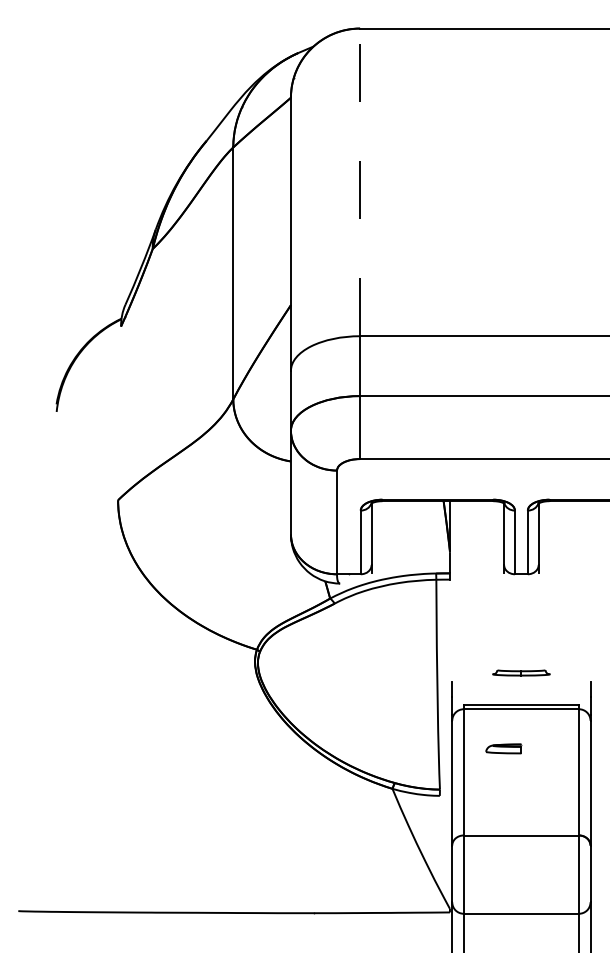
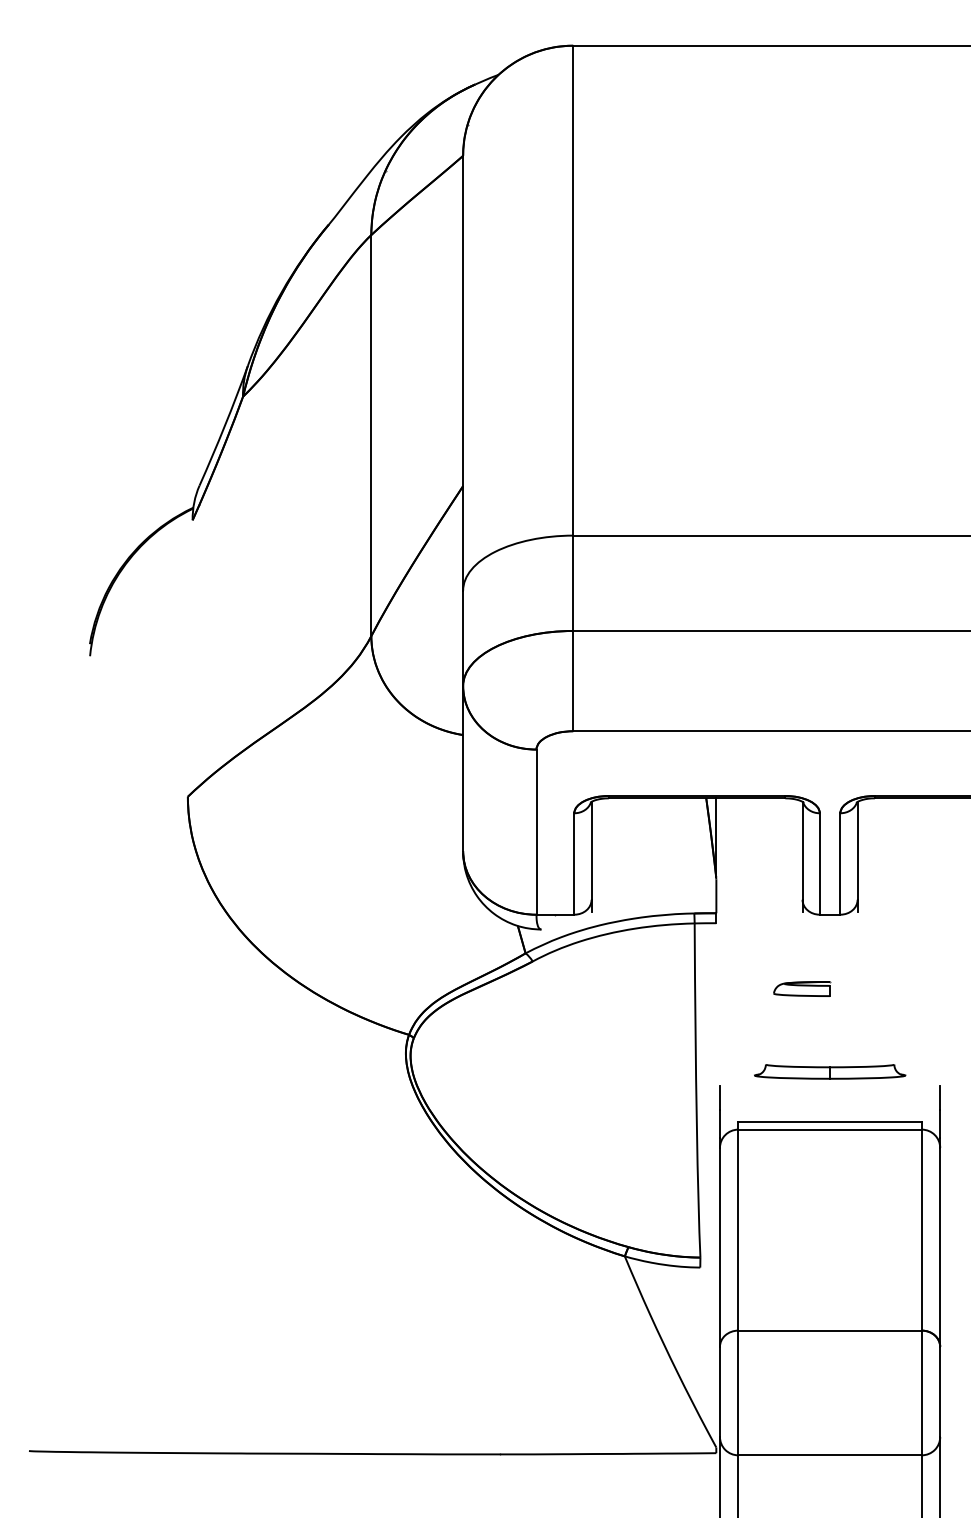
line: (360, 182) -> (573, 290), dashed -> solid
part: (521, 672) -> (830, 1071), size x1.67
part: (503, 748) -> (801, 988), moved

